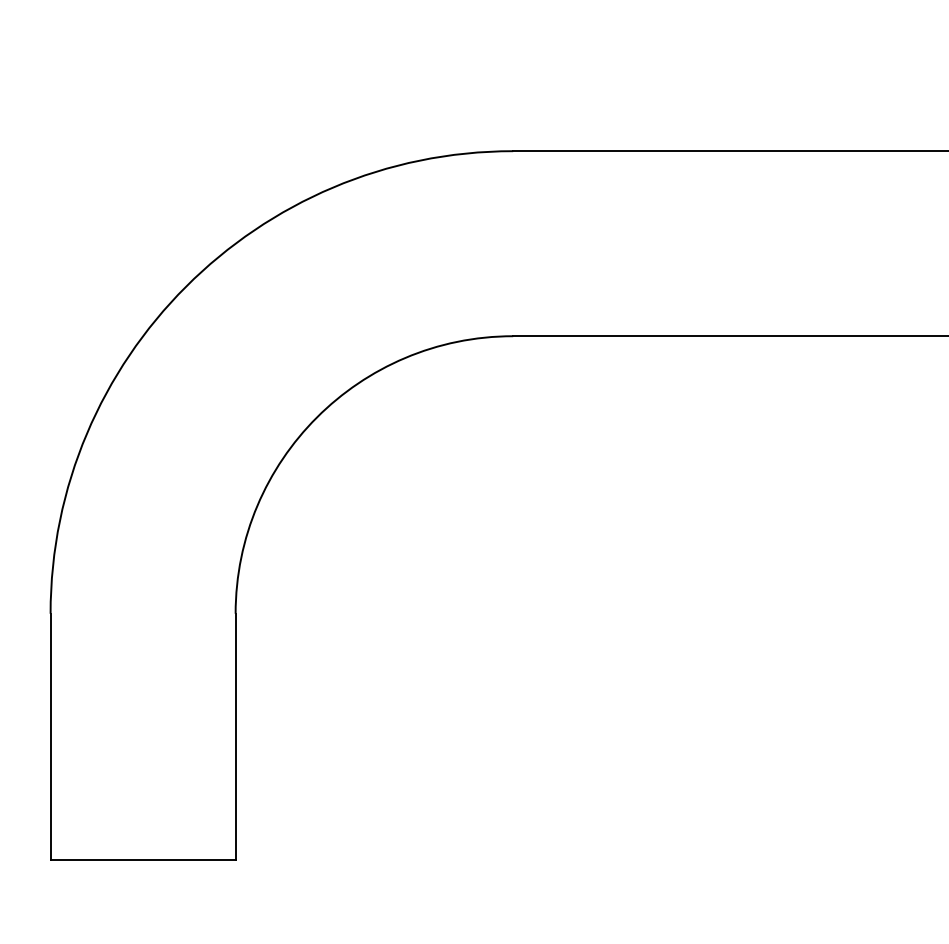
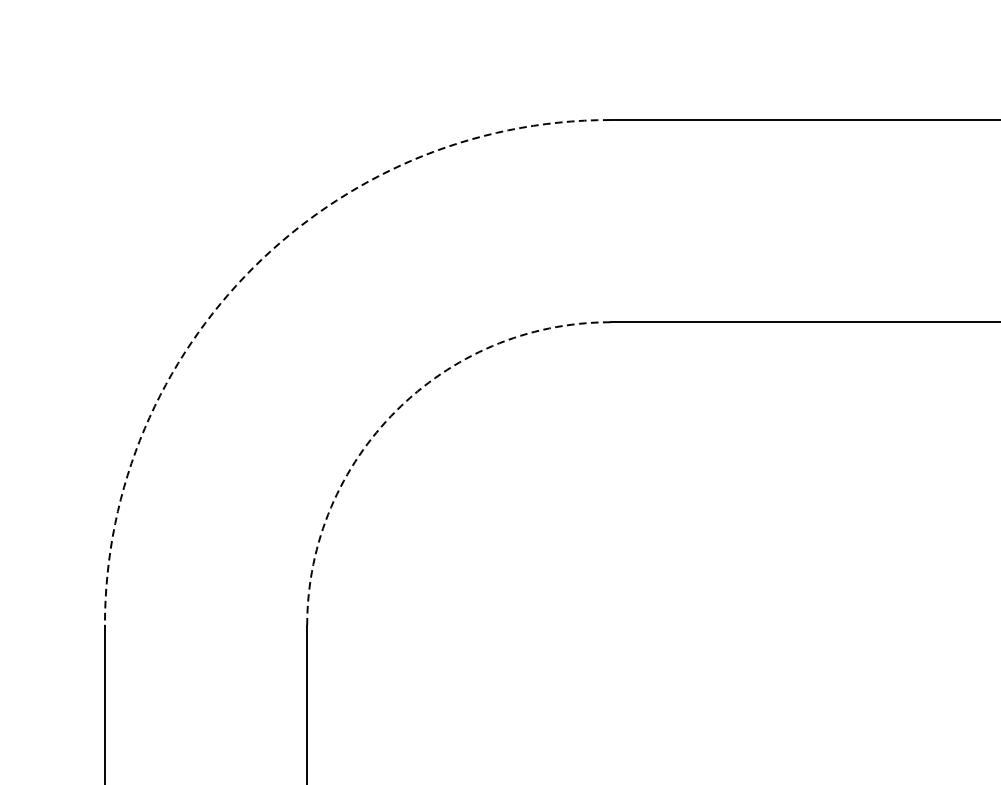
arc: (186, 286) -> (253, 267), solid -> dashed
arc: (316, 417) -> (395, 411), solid -> dashed

